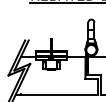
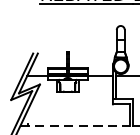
line: (57, 95) -> (75, 126), solid -> dashed

